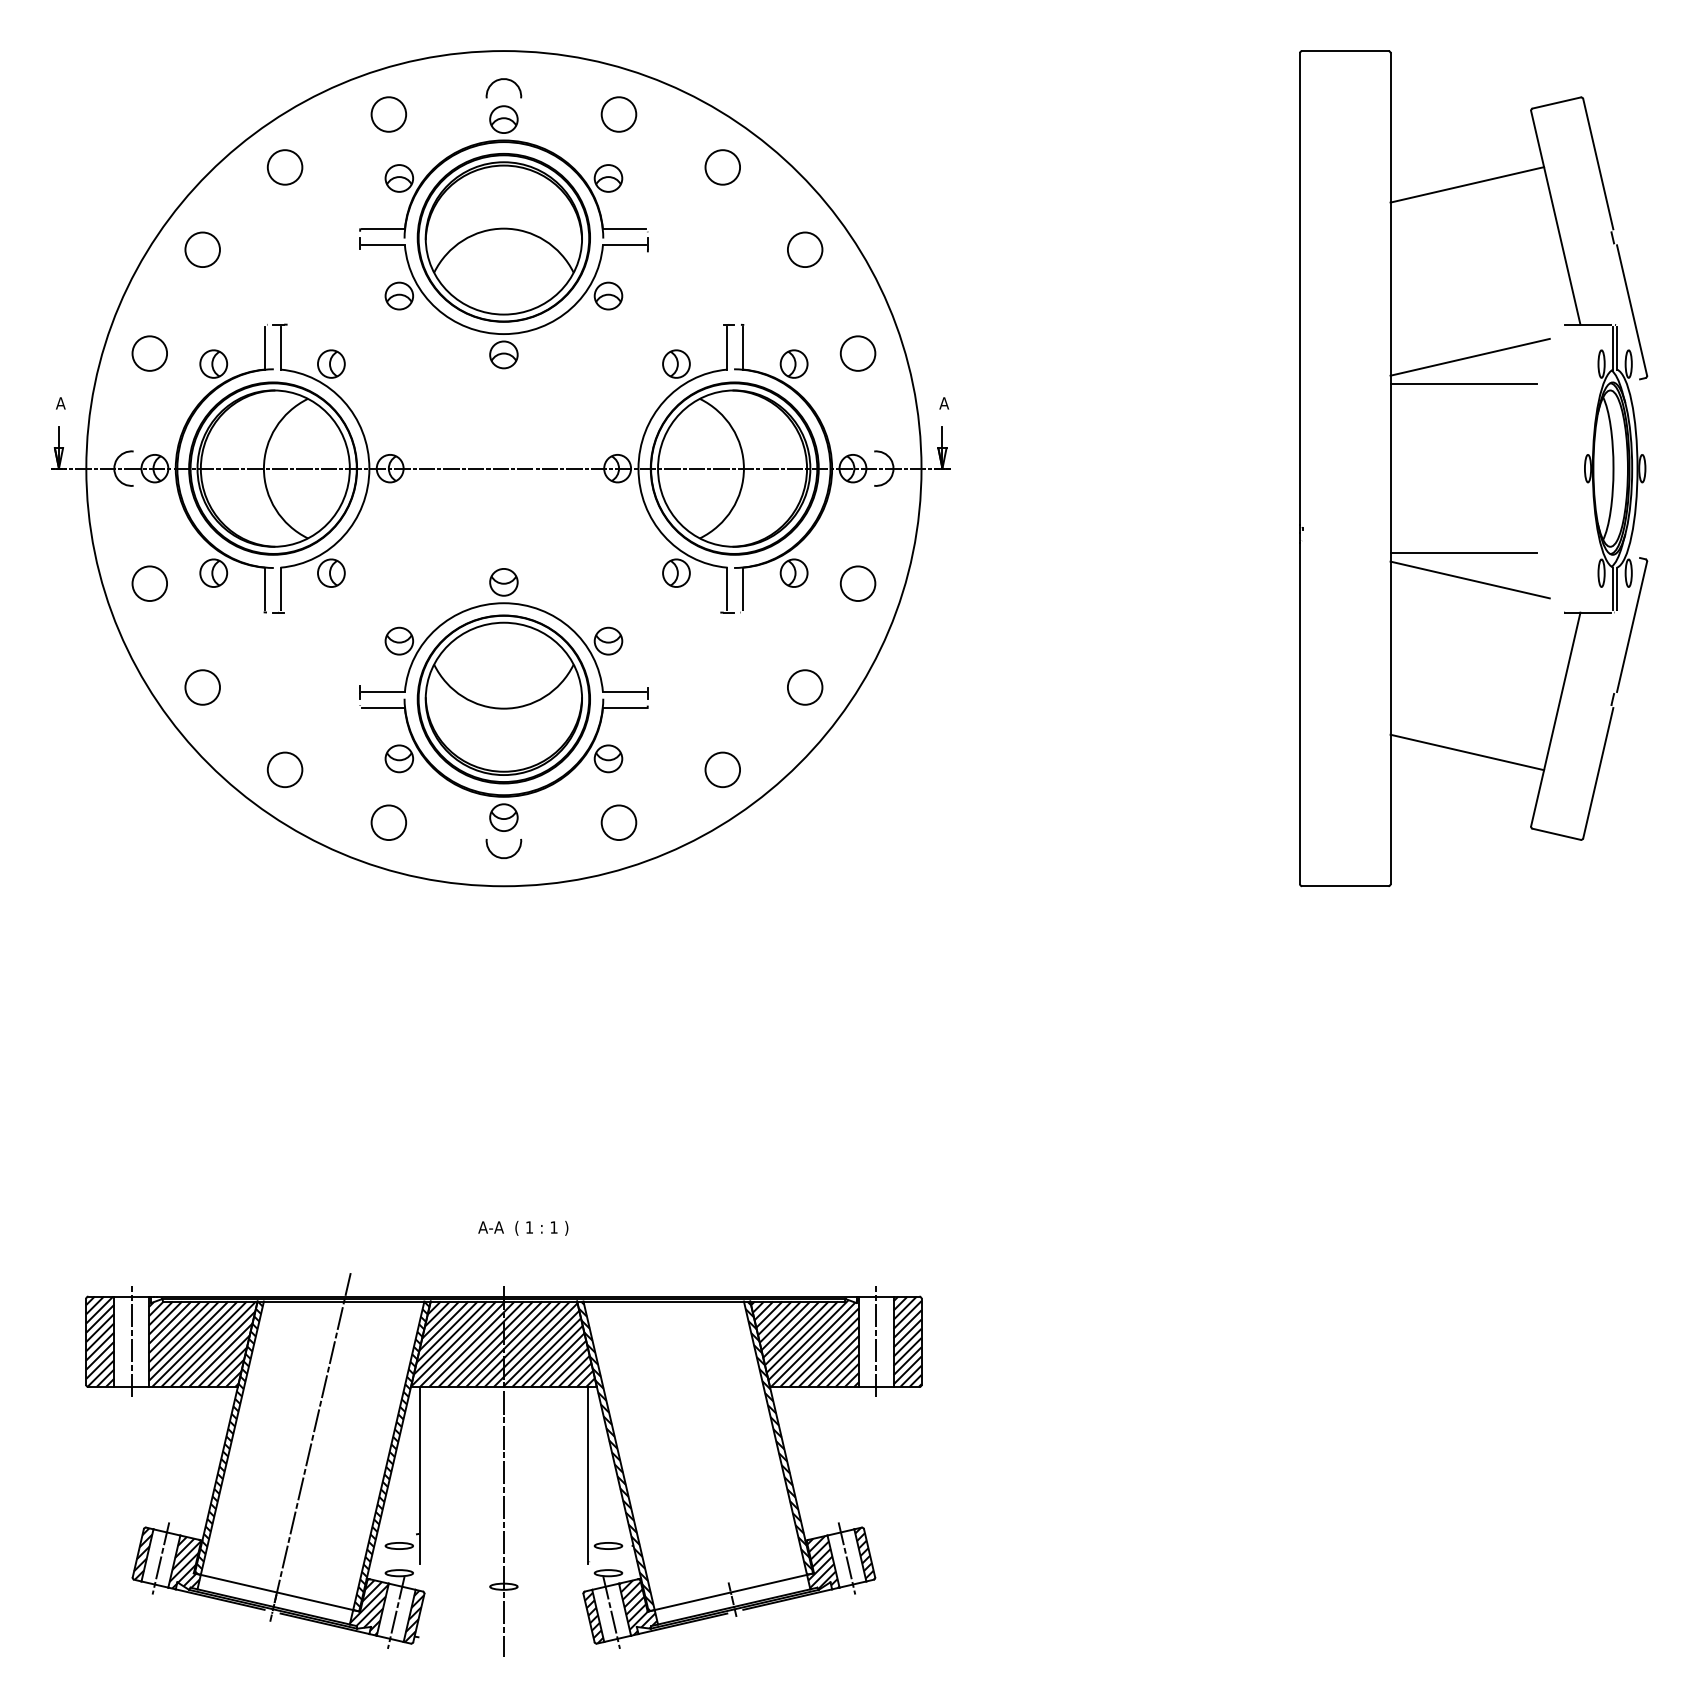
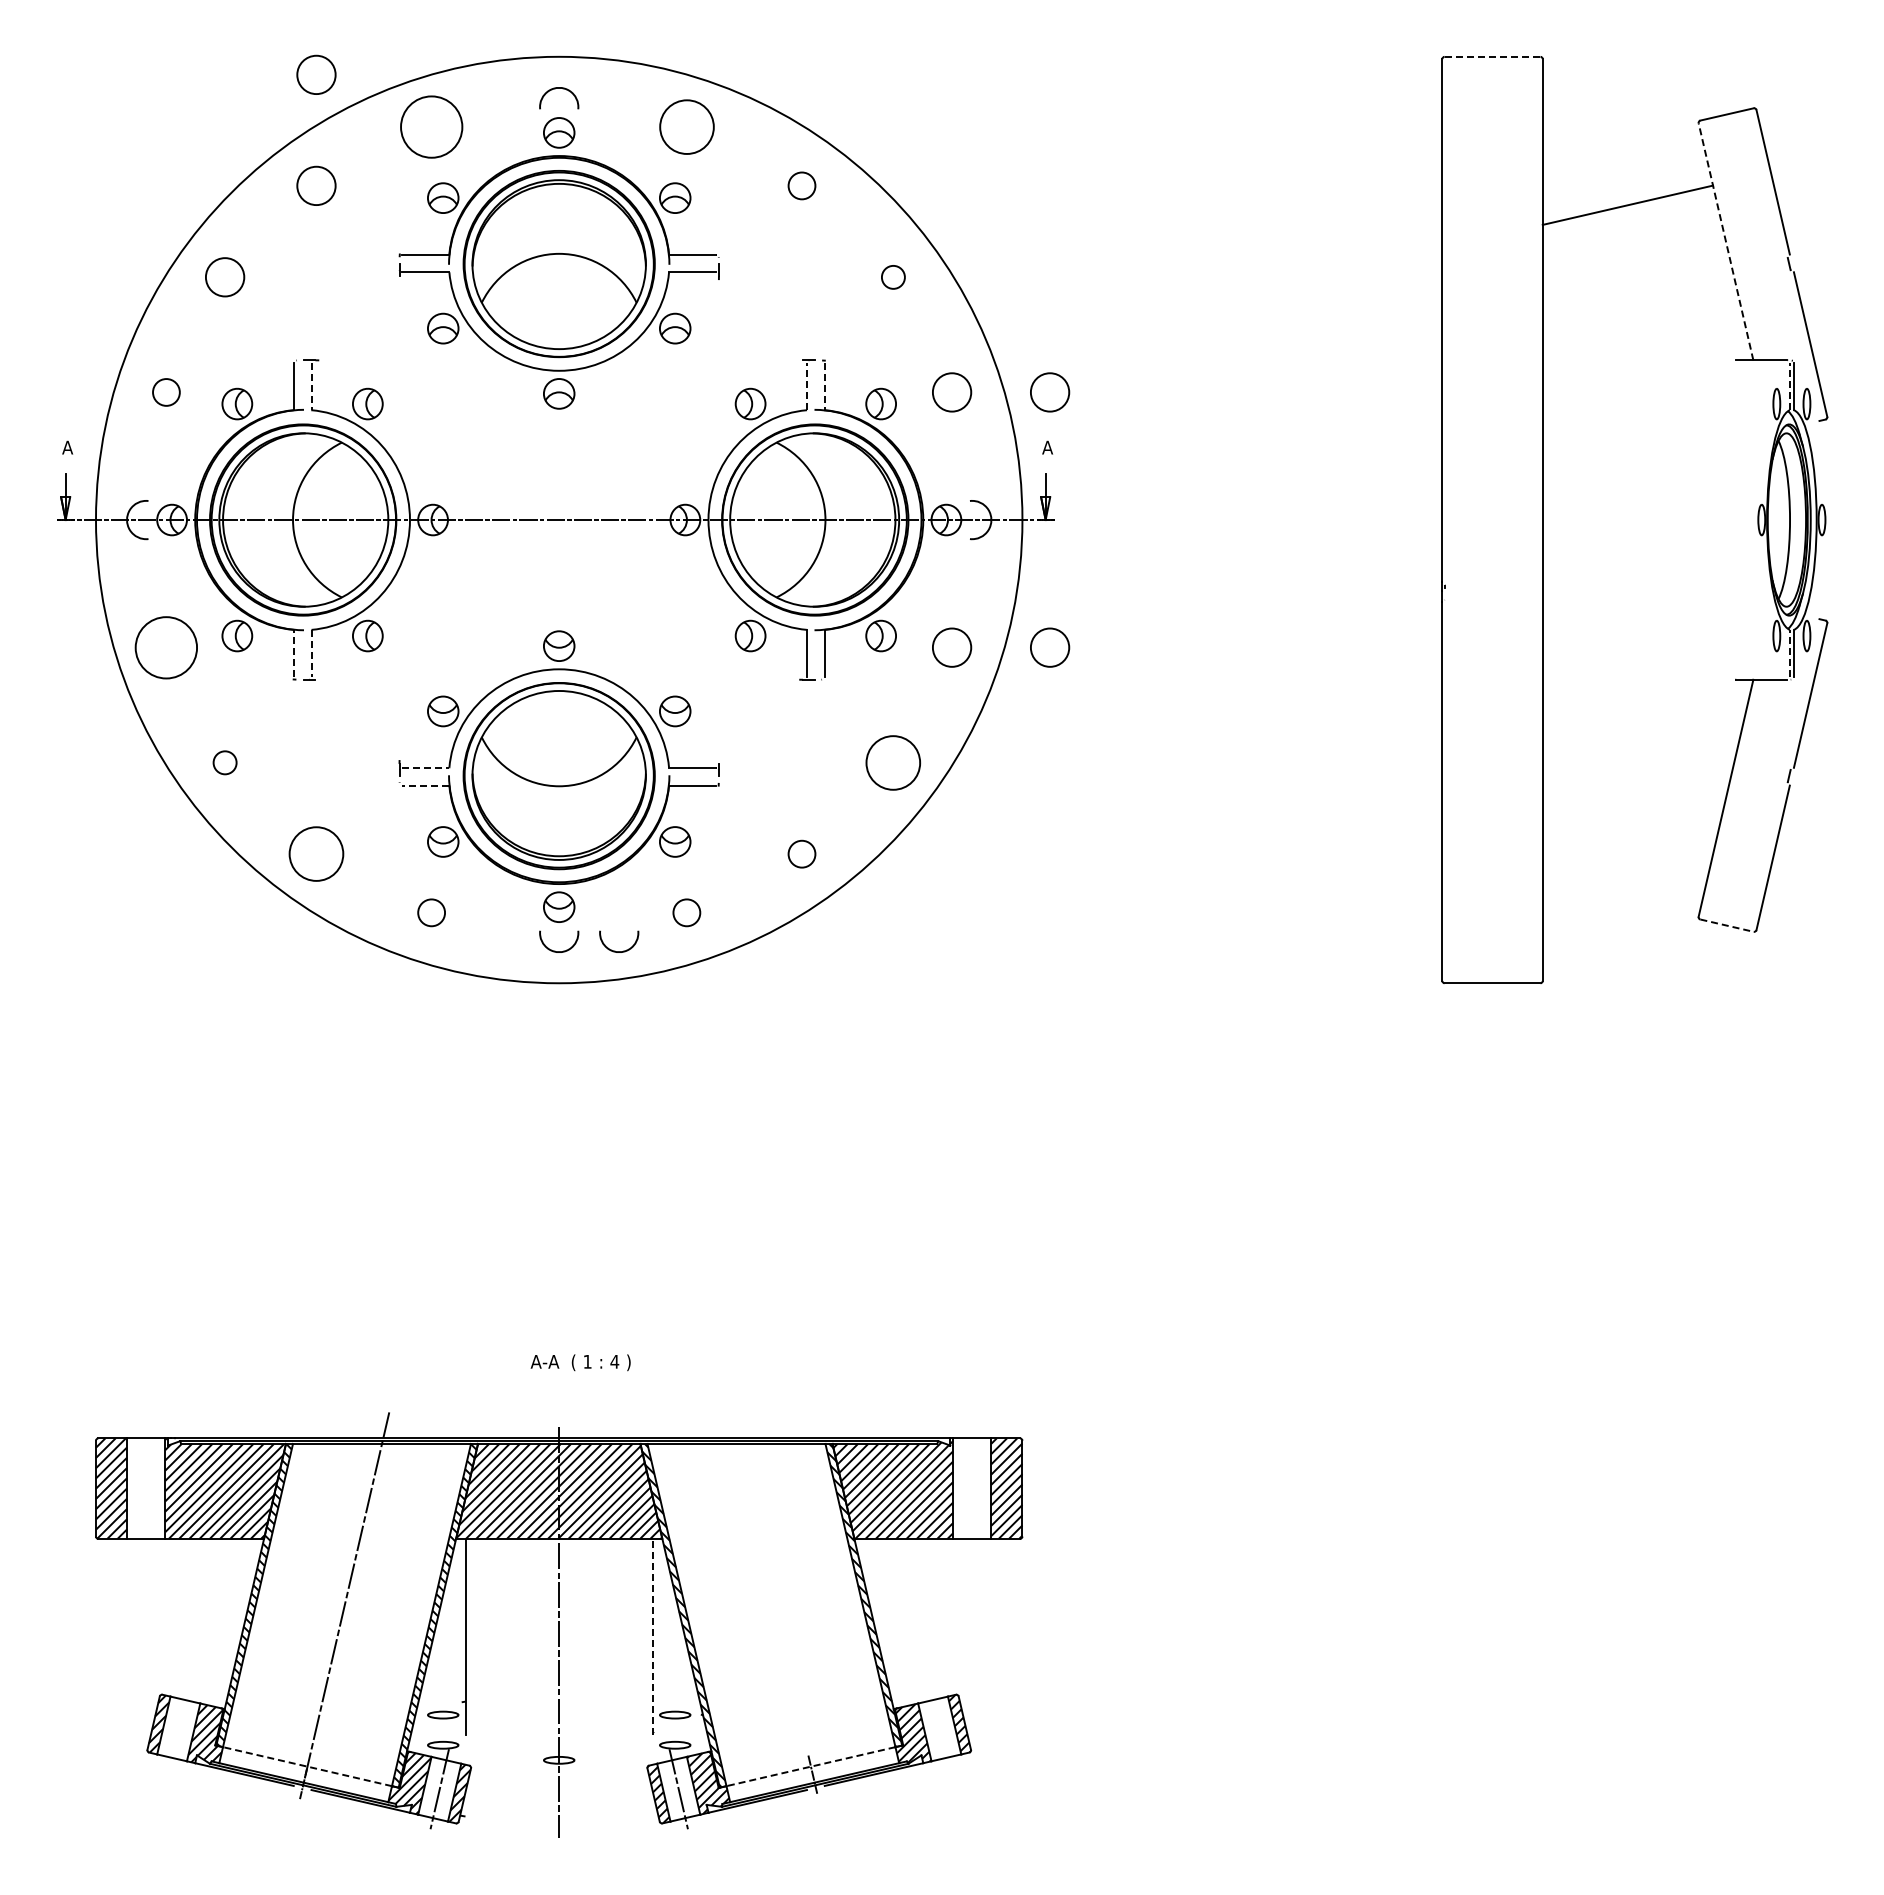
line: (1345, 50) -> (1492, 56), solid -> dashed
circle: (285, 66) -> (316, 74), added
circle: (388, 114) -> (431, 127), size x1.6
circle: (618, 114) -> (686, 127), size x1.4
circle: (722, 167) -> (801, 185), size x0.7
line: (1556, 217) -> (1726, 241), solid -> dashed
circle: (805, 249) -> (893, 277), size x0.6
line: (280, 348) -> (311, 386), solid -> dashed
line: (726, 348) -> (806, 386), solid -> dashed
line: (743, 348) -> (824, 386), solid -> dashed
line: (1613, 348) -> (1789, 386), solid -> dashed
circle: (149, 353) -> (166, 392), size x0.7
circle: (946, 353) -> (1050, 392), added
line: (1469, 357) -> (1630, 396), removed
line: (1463, 384) -> (1623, 426), removed
line: (1463, 552) -> (1623, 613), removed
line: (1469, 579) -> (1630, 643), removed
circle: (149, 583) -> (166, 647), size x1.6
circle: (946, 583) -> (1050, 647), added
line: (264, 588) -> (293, 653), solid -> dashed
line: (280, 588) -> (311, 653), solid -> dashed
line: (1613, 588) -> (1789, 653), solid -> dashed
circle: (202, 687) -> (224, 762), size x0.6
circle: (805, 687) -> (893, 762), size x1.4
line: (383, 691) -> (425, 767), solid -> dashed
line: (383, 707) -> (425, 785), solid -> dashed
line: (1466, 752) -> (1627, 834), removed
circle: (285, 770) -> (316, 854), size x1.4
circle: (722, 770) -> (801, 854), size x0.7
circle: (388, 822) -> (431, 912), size x0.7
circle: (618, 822) -> (686, 912), size x0.7
line: (1557, 834) -> (1727, 925), solid -> dashed
arc: (554, 856) -> (615, 950), added
text: (553, 1227) -> (614, 1361), 1 -> 4
line: (131, 1341) -> (146, 1488), removed
line: (876, 1341) -> (972, 1488), removed
line: (588, 1475) -> (652, 1636), solid -> dashed
line: (160, 1558) -> (178, 1728), removed
line: (846, 1558) -> (939, 1728), removed
line: (276, 1592) -> (307, 1766), solid -> dashed
line: (730, 1592) -> (810, 1766), solid -> dashed

